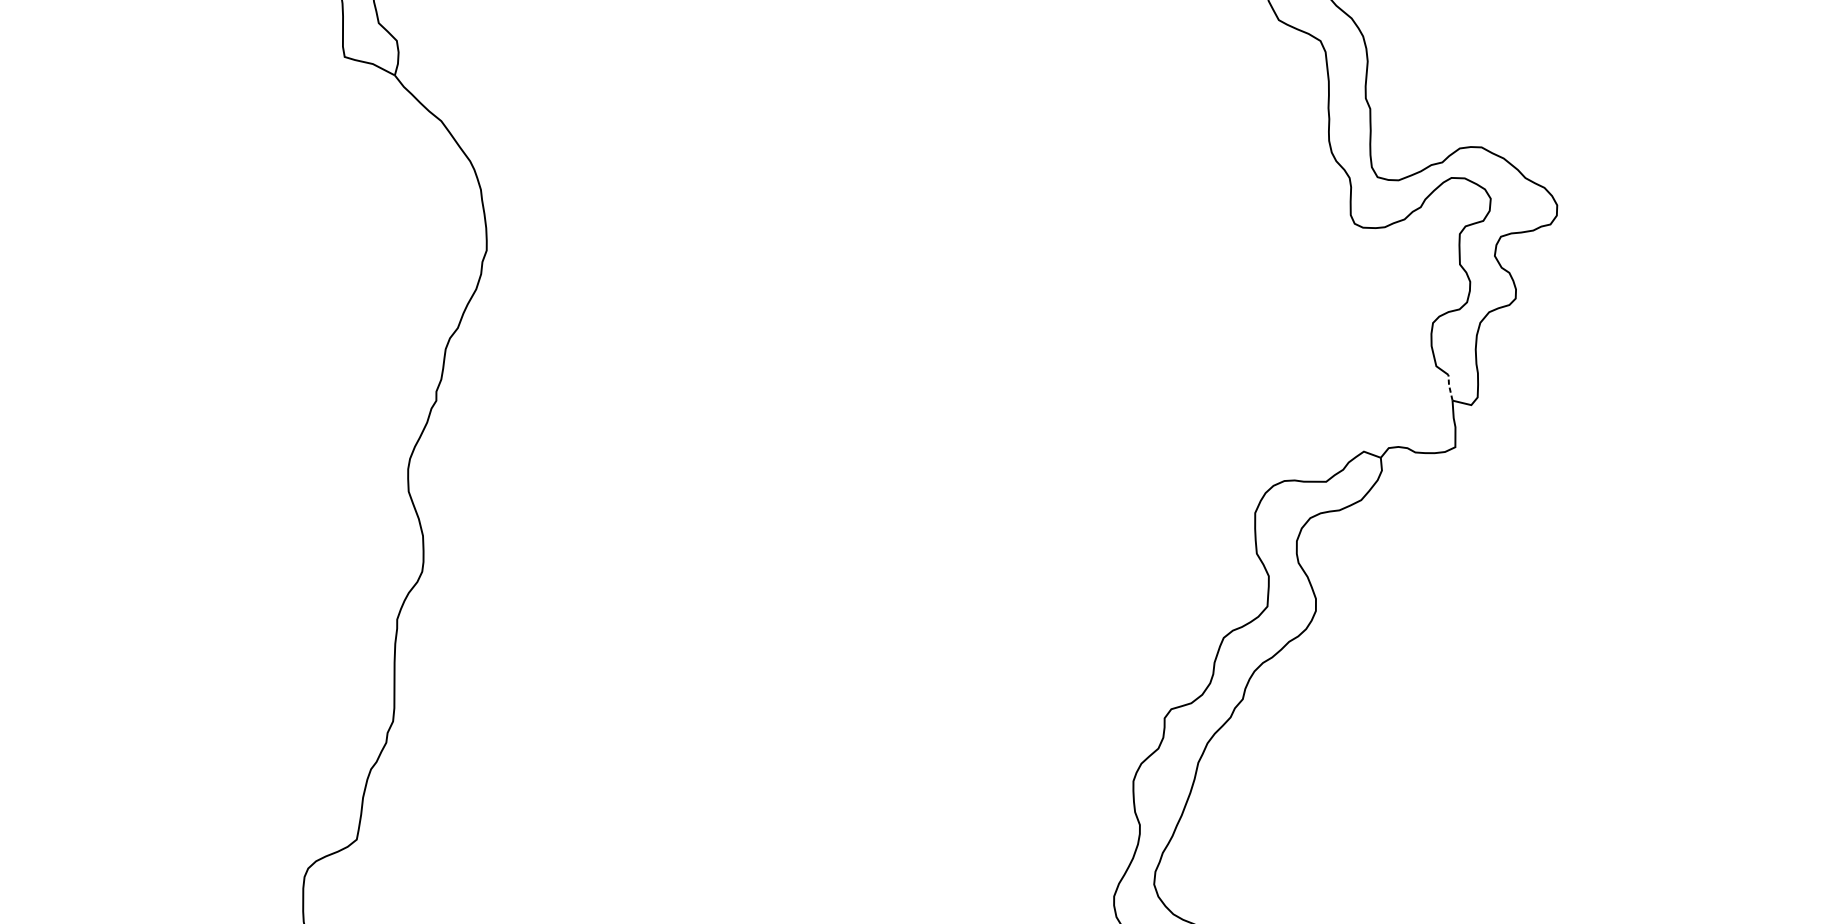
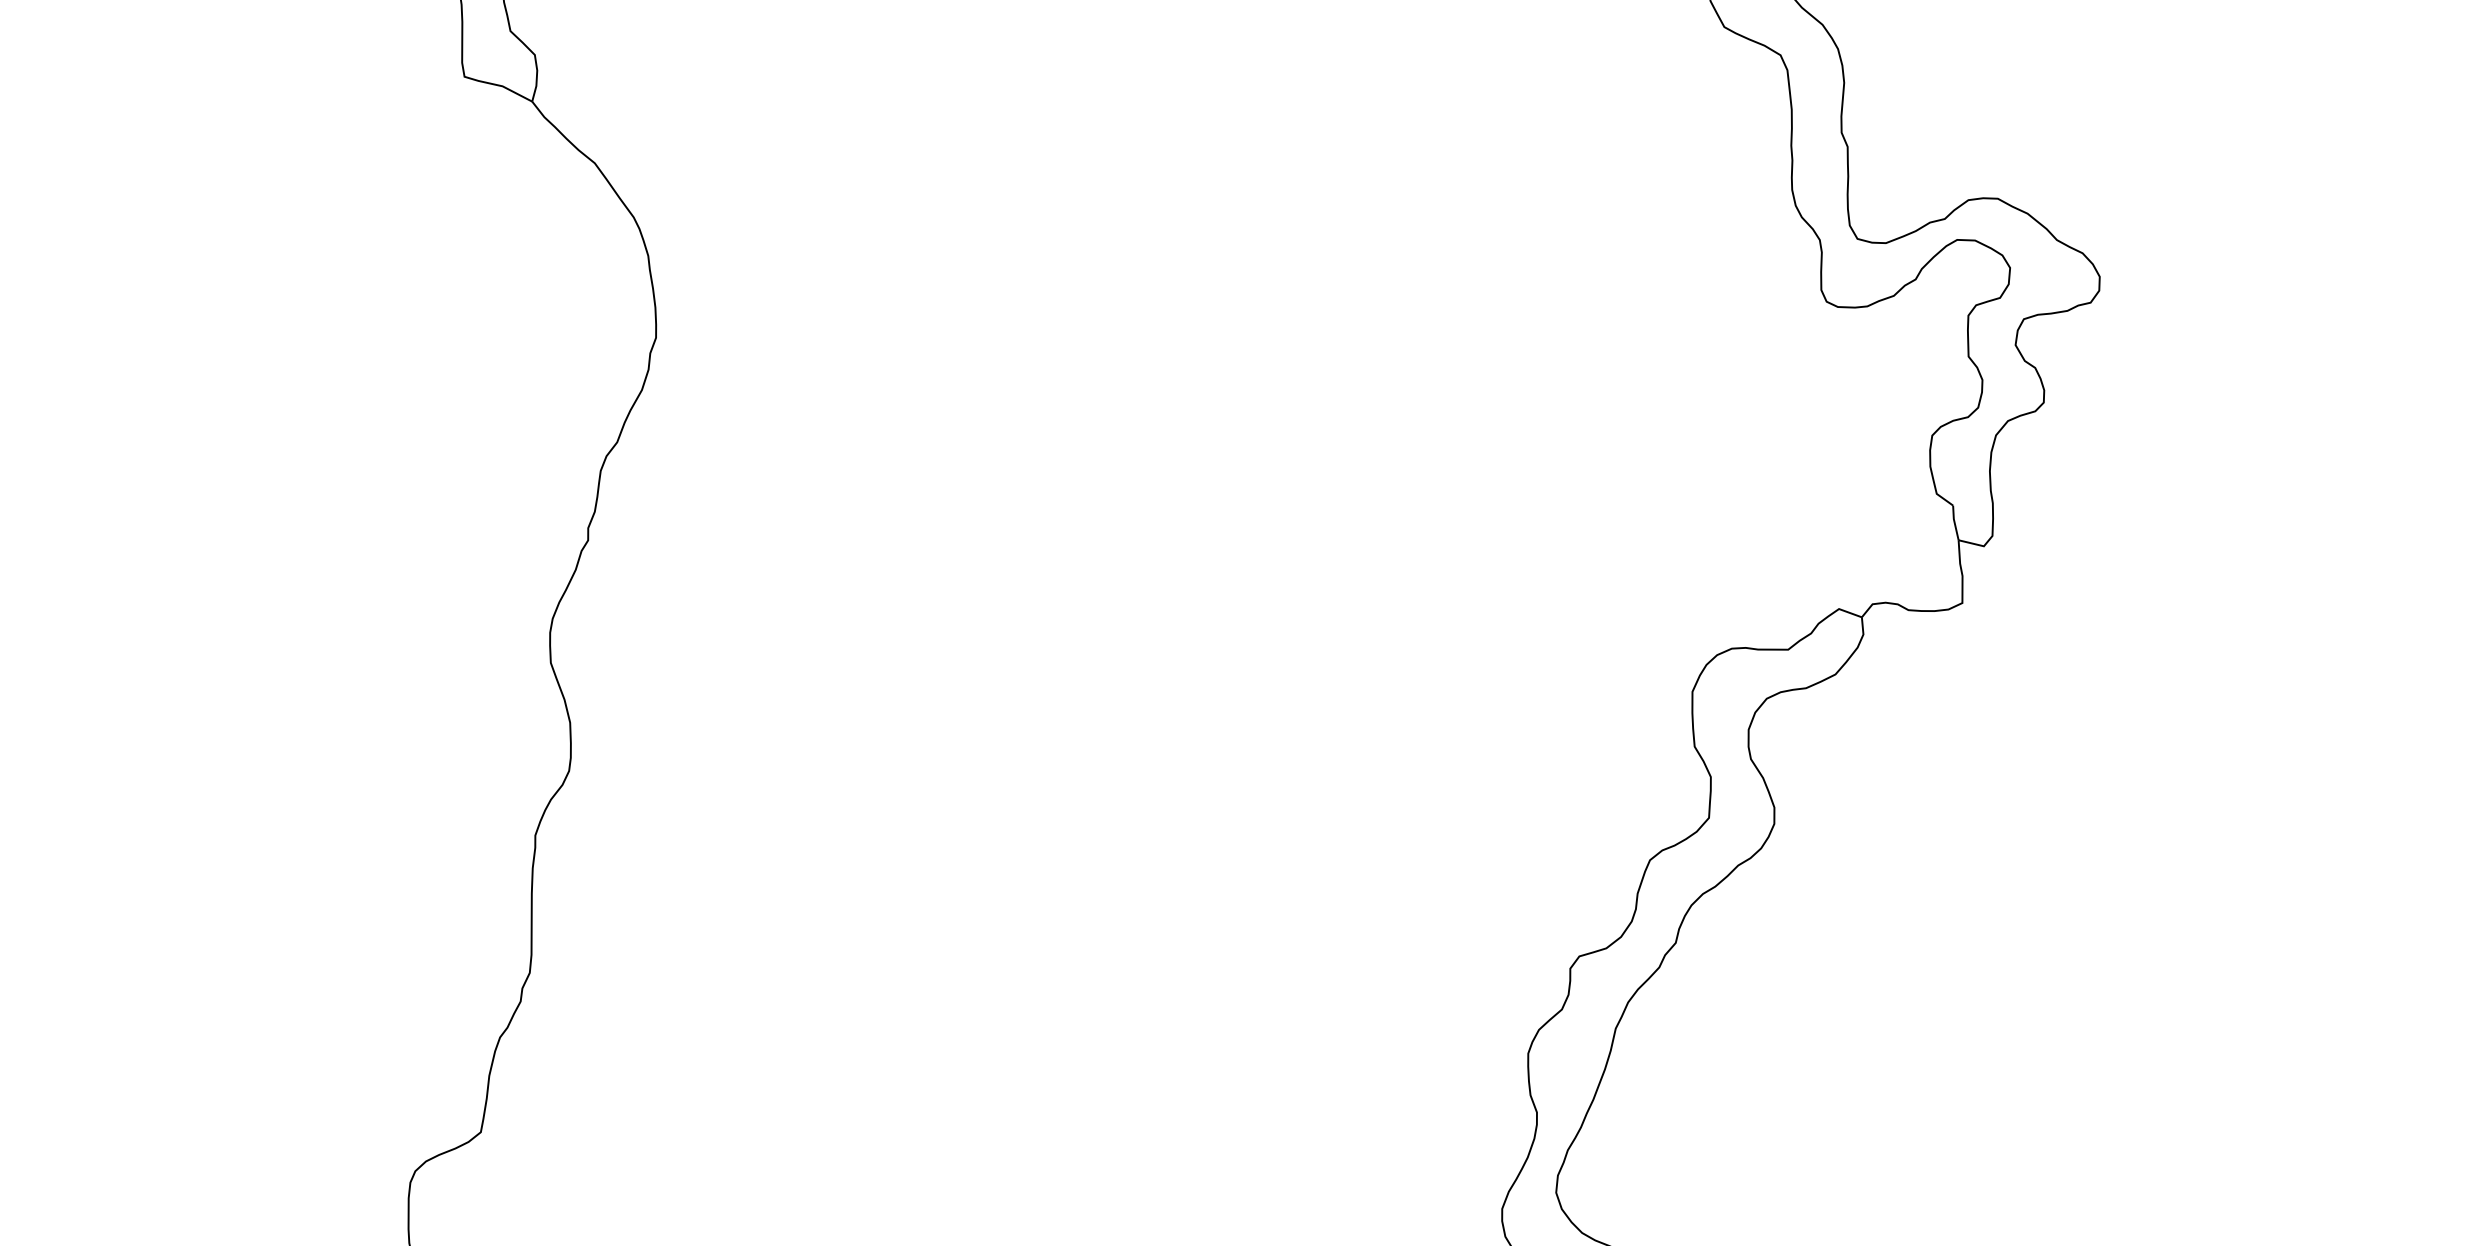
line: (1449, 386) -> (1954, 521), dashed -> solid

